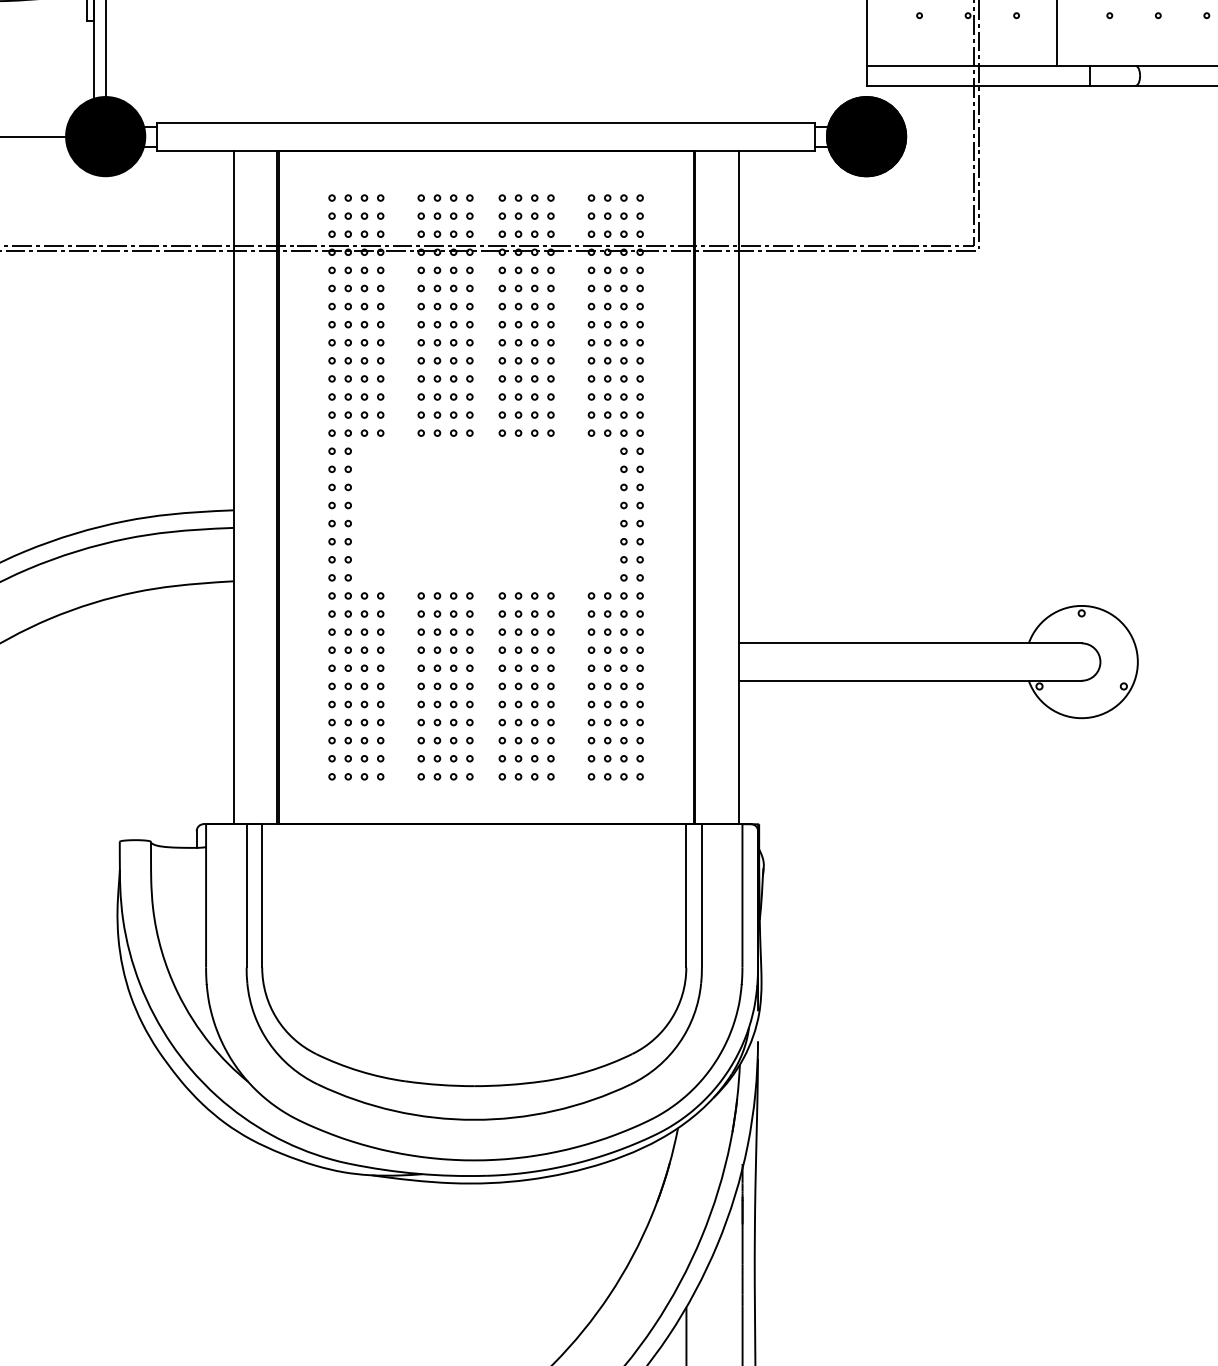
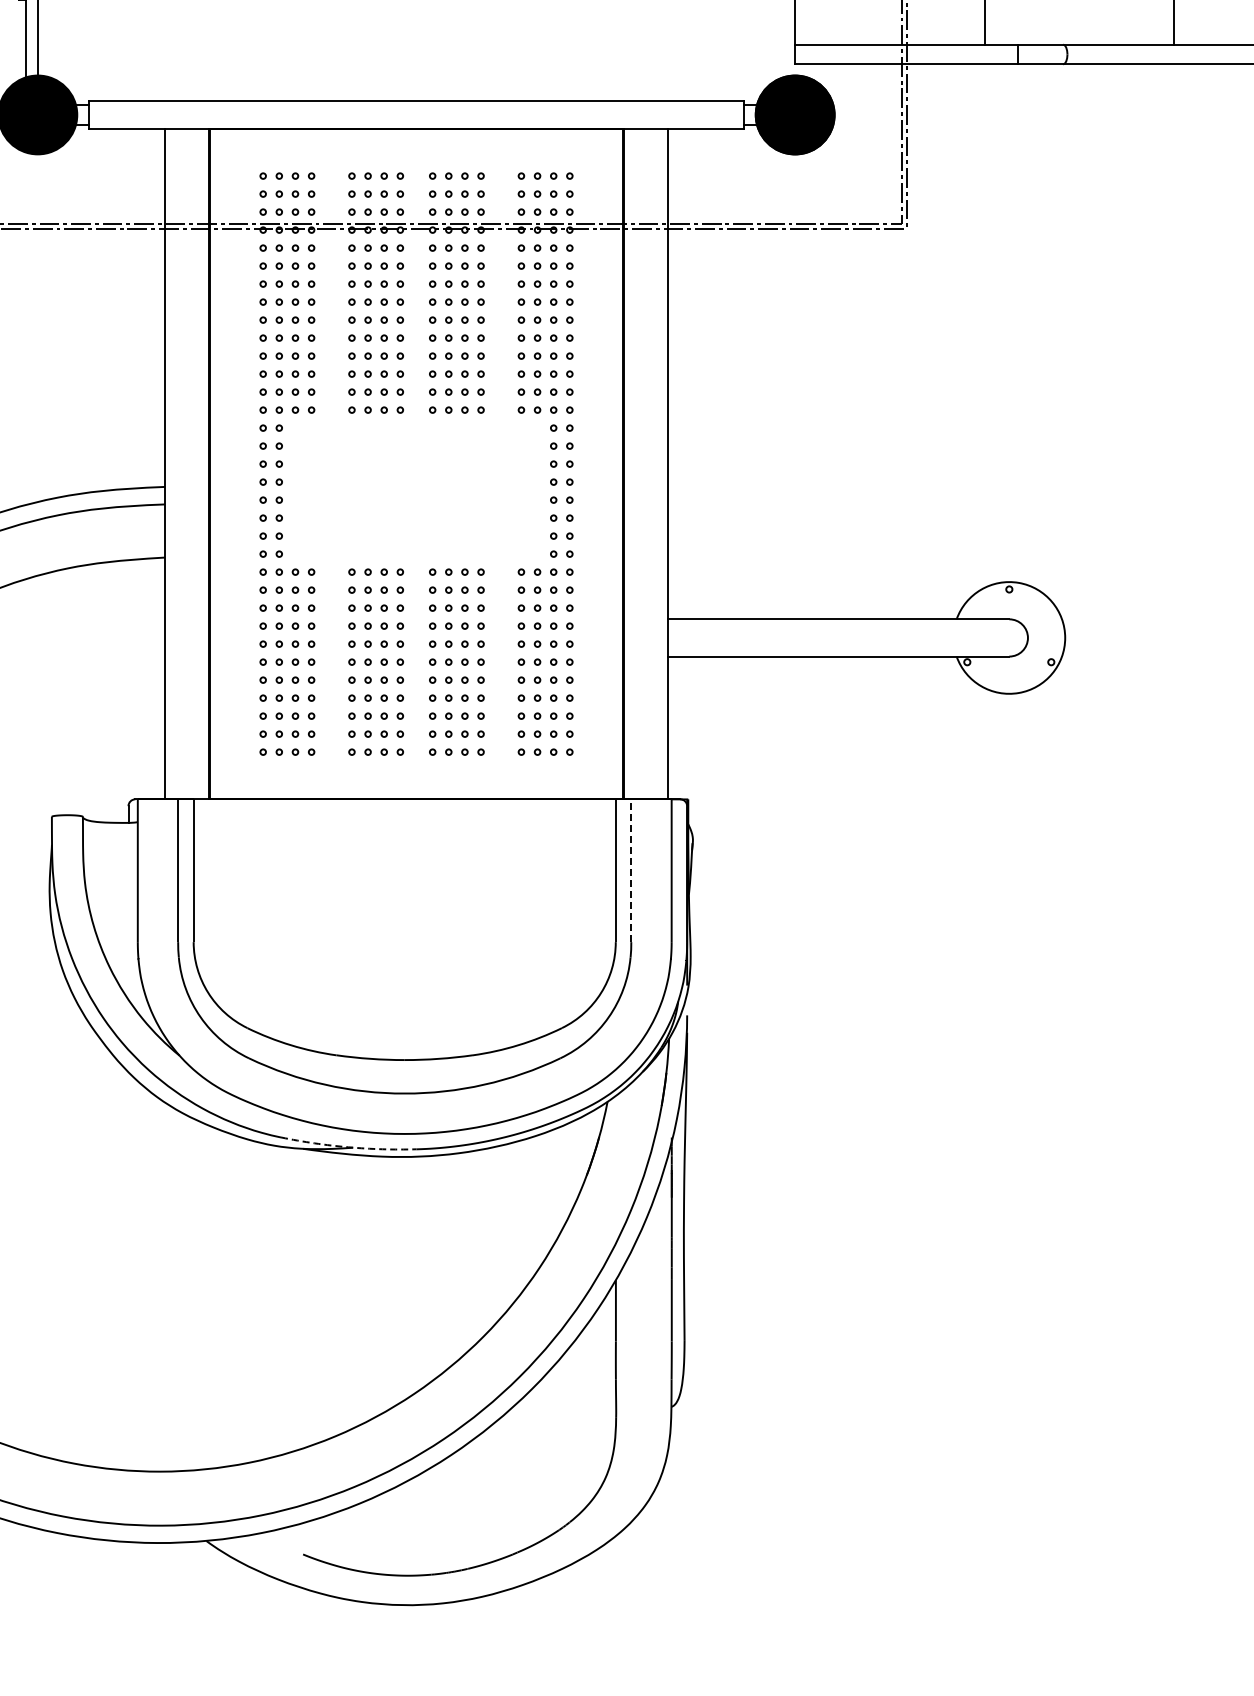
line: (702, 895) -> (631, 870), solid -> dashed
arc: (417, 1174) -> (348, 1147), solid -> dashed

